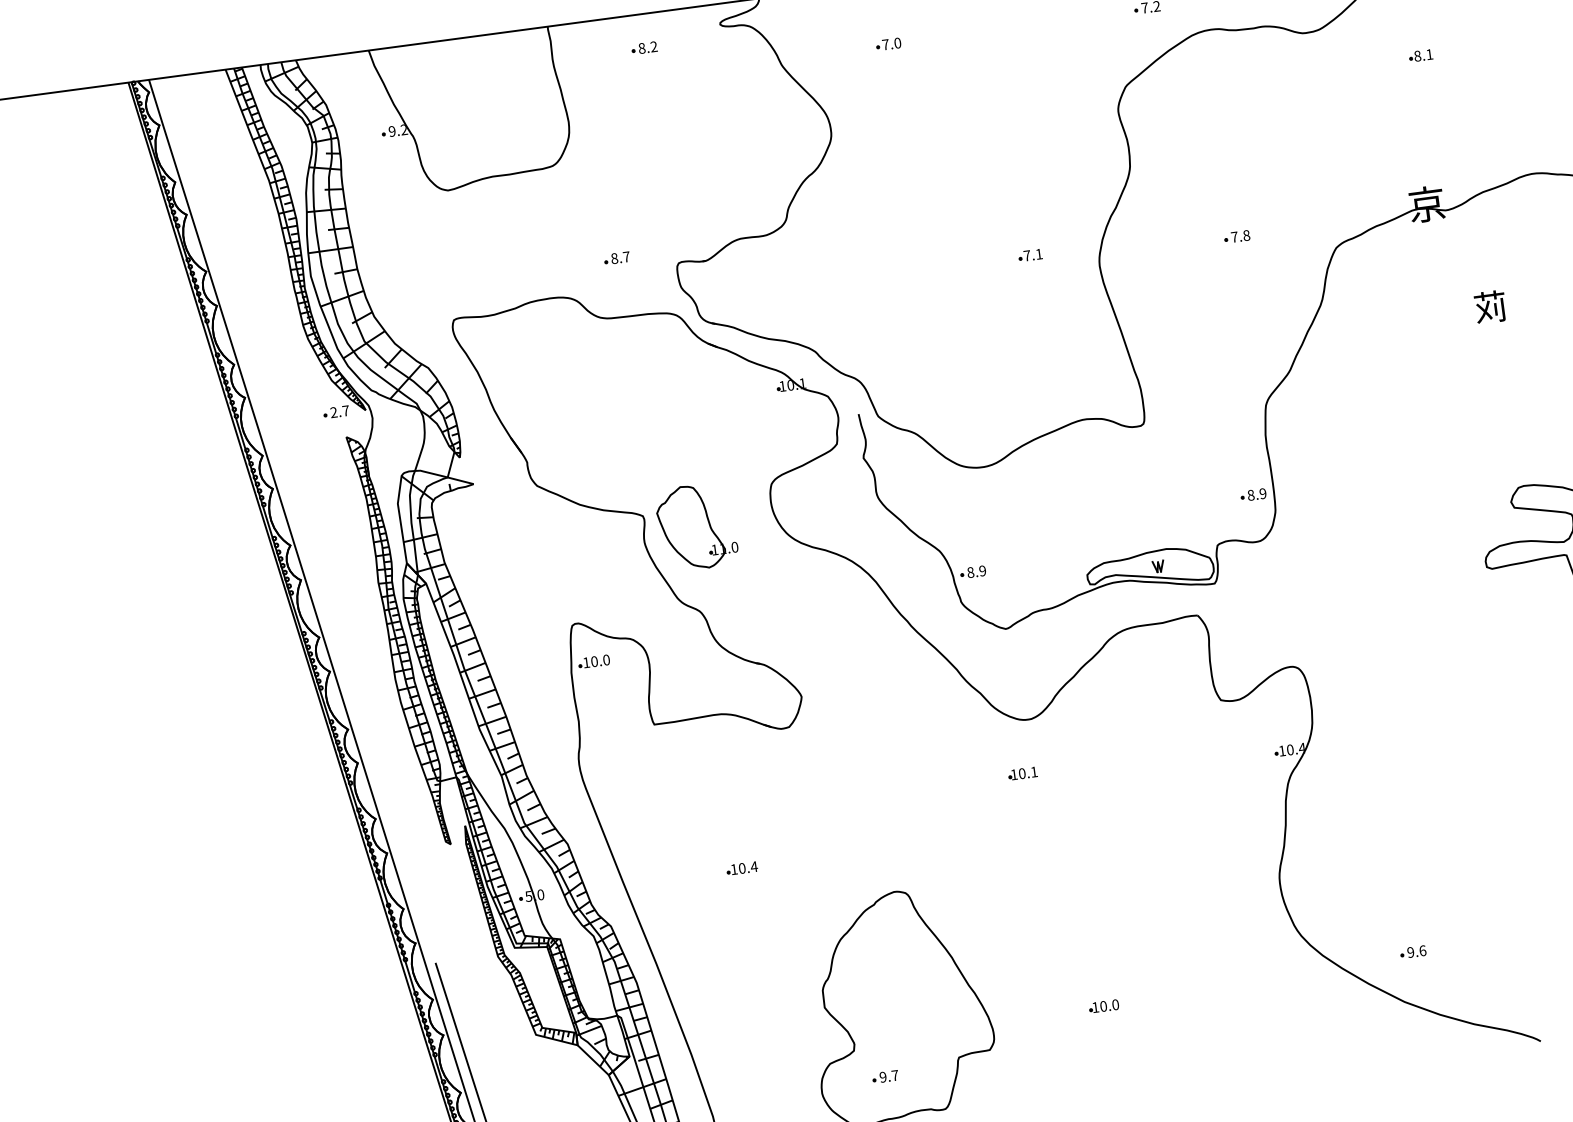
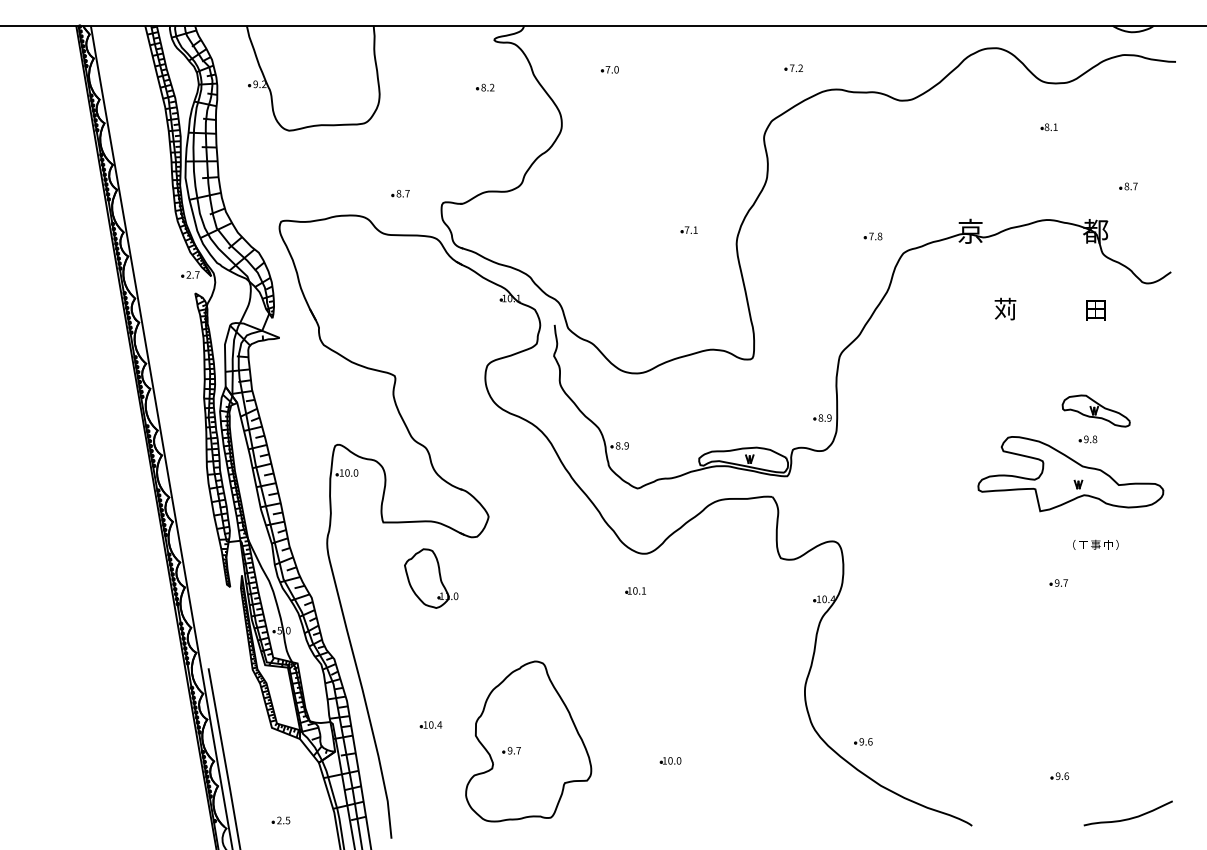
part: (644, 47) -> (485, 87), moved
part: (1419, 54) -> (1048, 126), moved
part: (1236, 237) -> (872, 236), moved
part: (697, 526) -> (431, 578), moved
part: (741, 867) -> (430, 724), moved
part: (1413, 951) -> (863, 741), moved
part: (885, 1076) -> (511, 750), moved

